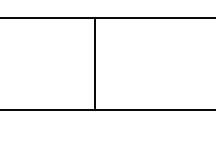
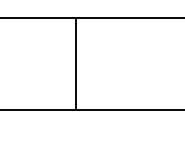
line: (95, 63) -> (76, 63), moved

